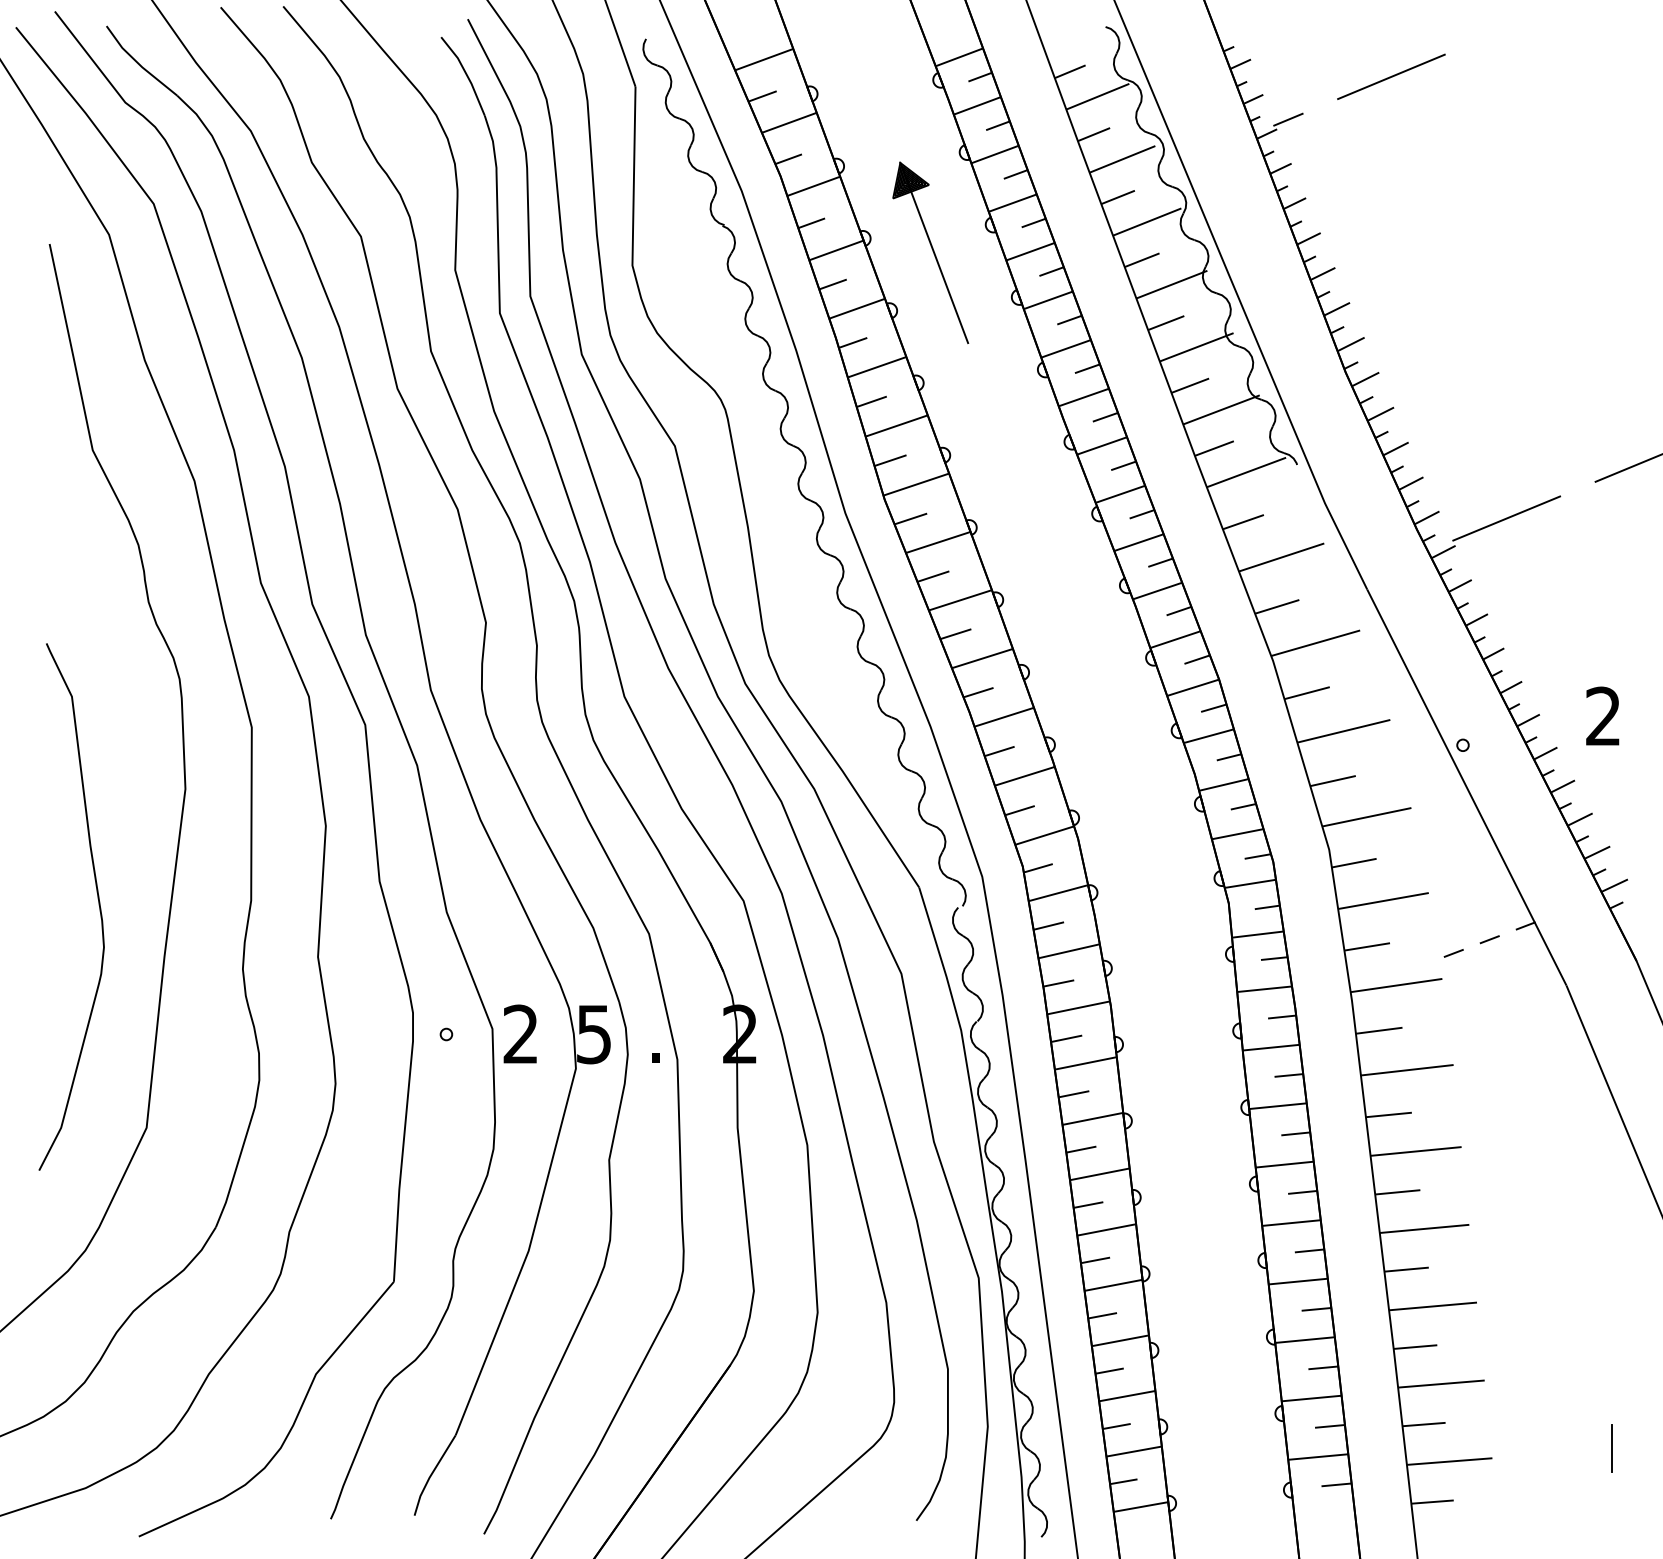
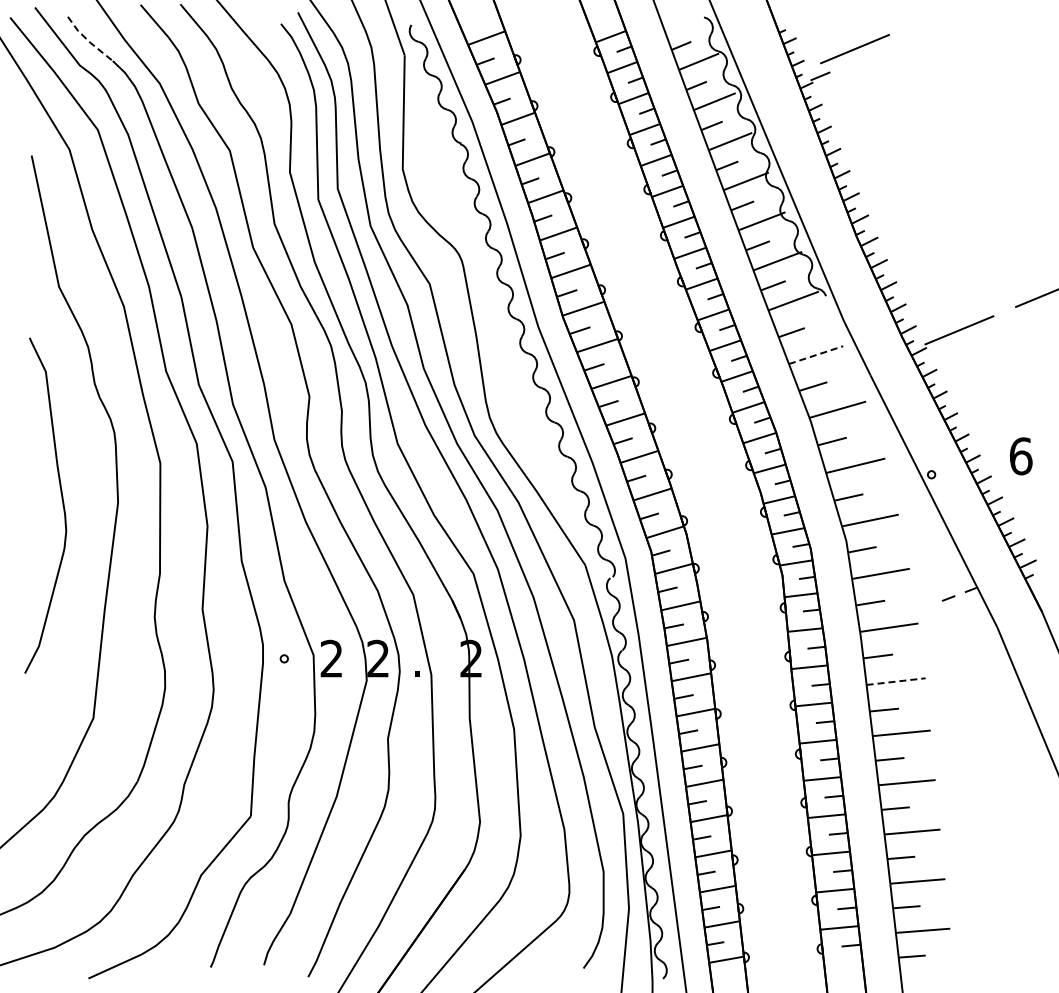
line: (138, 64) -> (88, 41), solid -> dashed
line: (1390, 77) -> (854, 49), moved
part: (930, 251) -> (592, 160), removed
line: (1282, 558) -> (816, 355), solid -> dashed
text: (1604, 716) -> (1021, 456), 2 -> 6
curve: (98, 906) -> (62, 505), moved
line: (1453, 953) -> (925, 607), removed
text: (592, 1033) -> (377, 658), 5 -> 2
line: (1407, 1070) -> (896, 681), solid -> dashed
line: (1612, 1448) -> (1026, 922), removed

